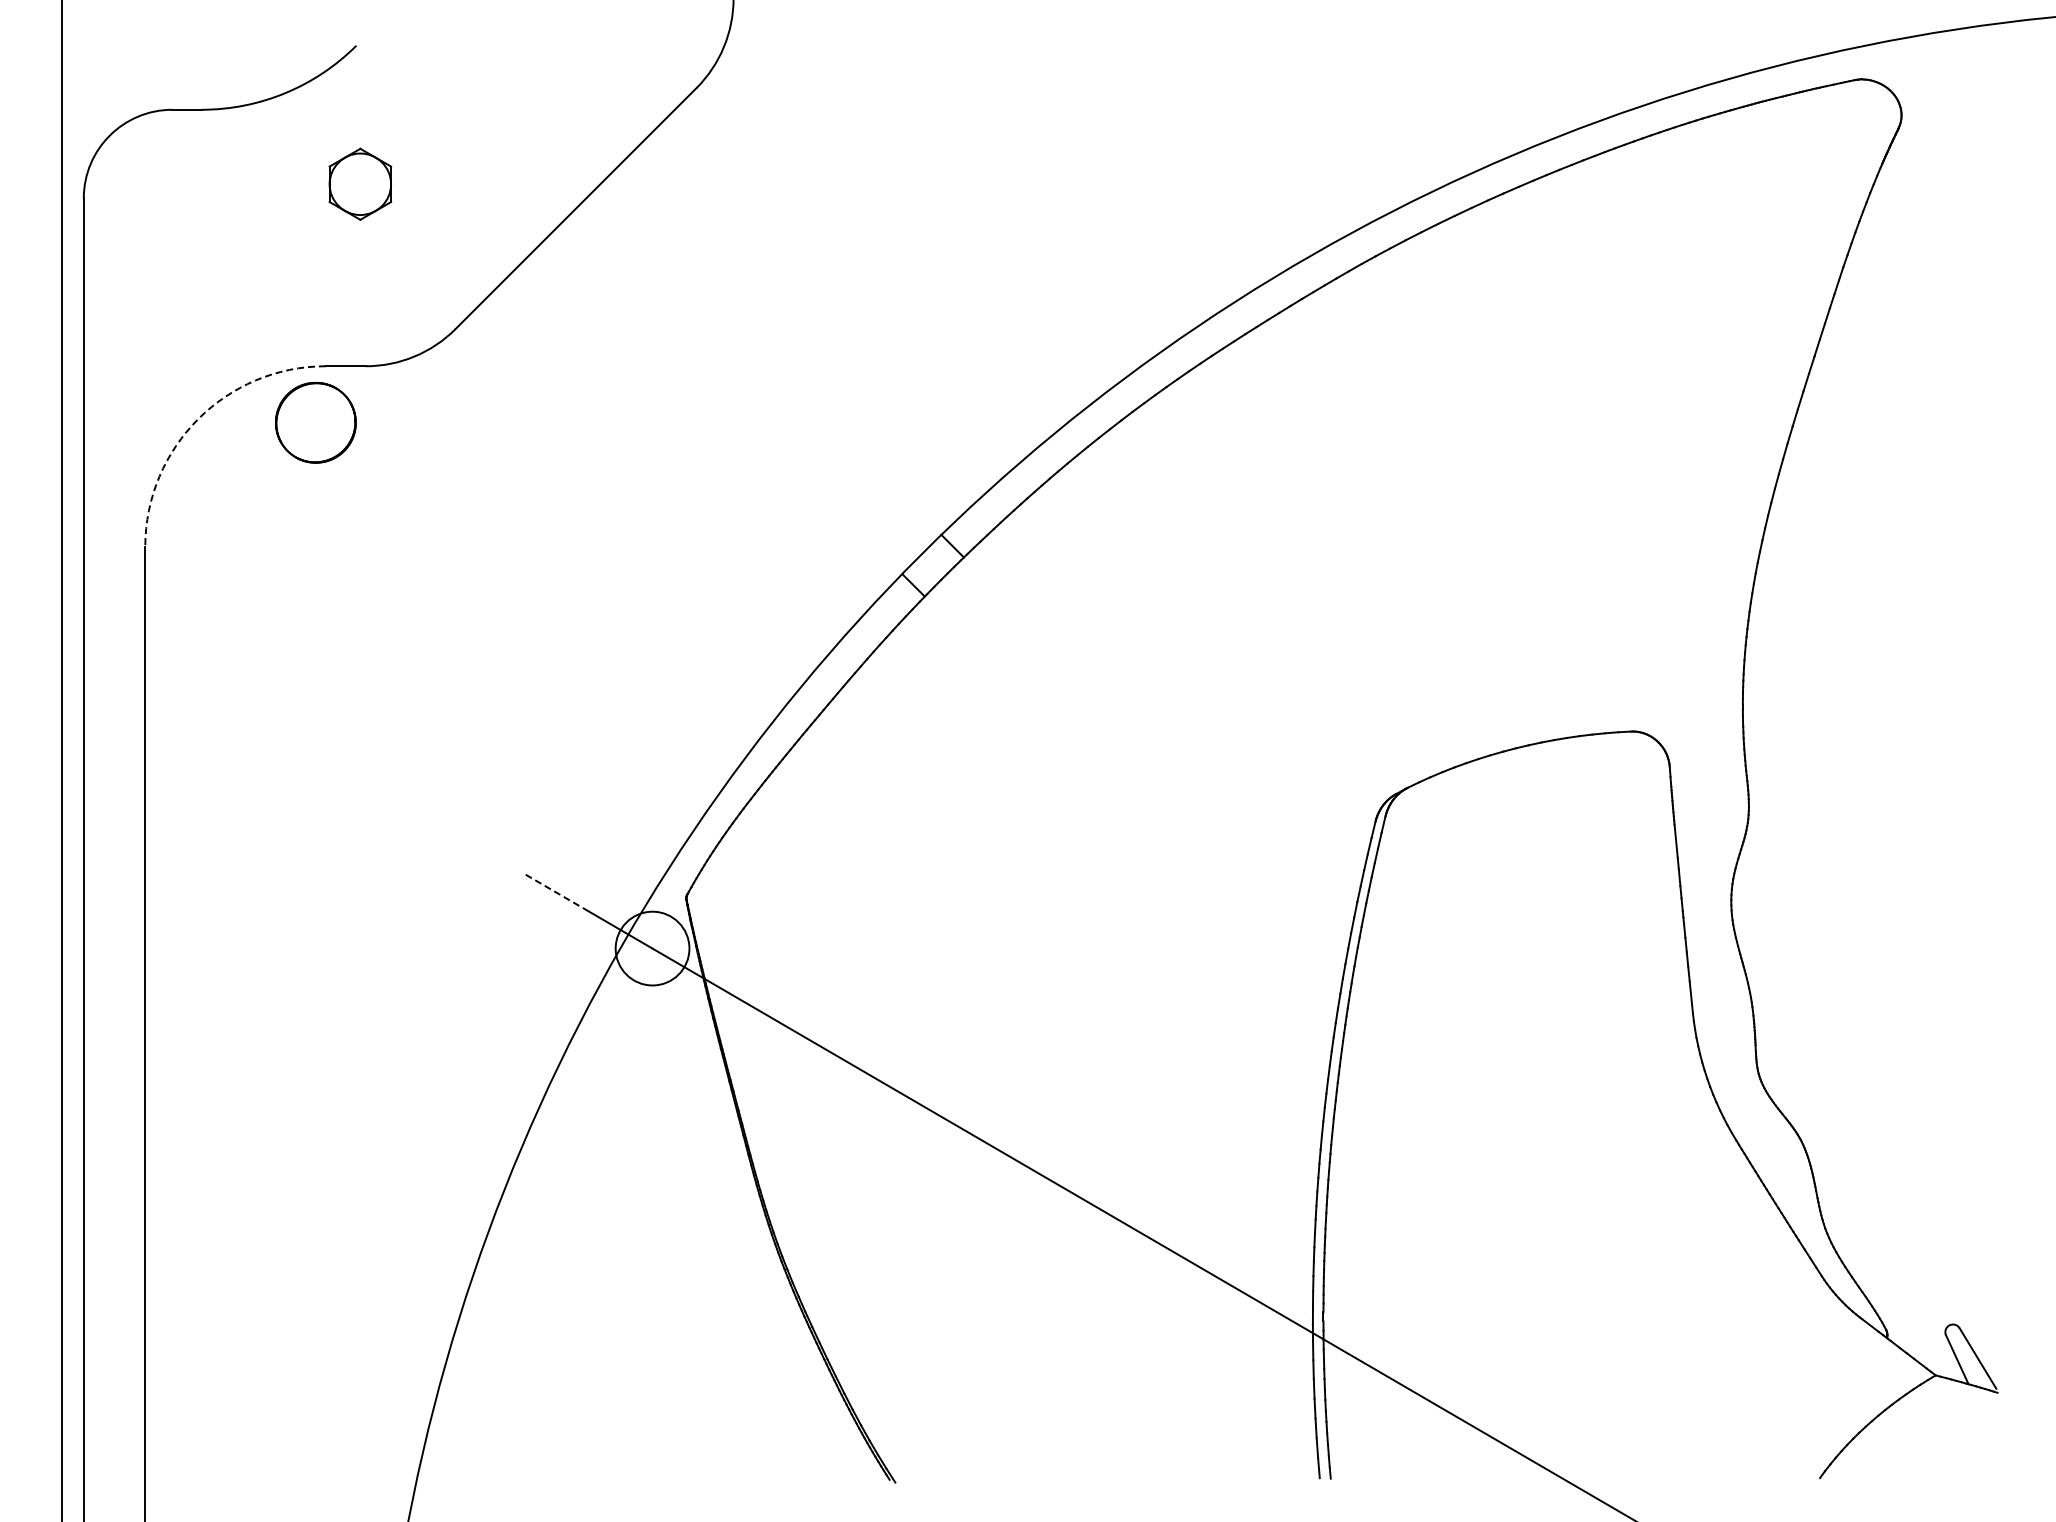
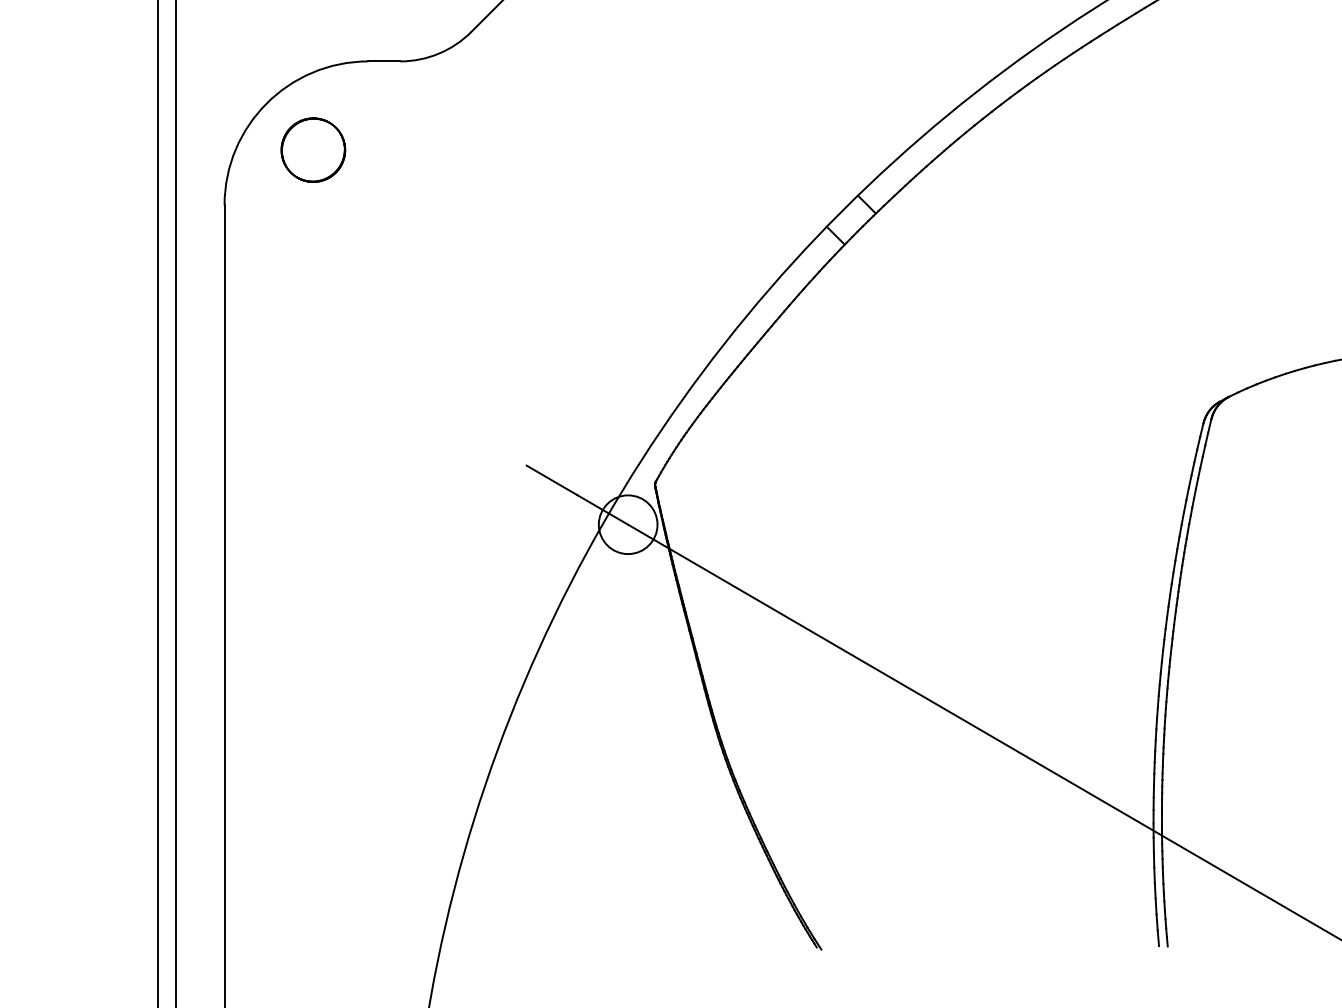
arc: (198, 419) -> (266, 103), dashed -> solid
part: (315, 422) -> (313, 149), moved
line: (556, 892) -> (551, 480), dashed -> solid

